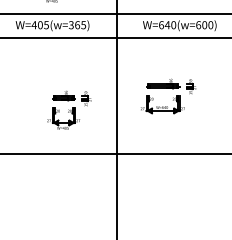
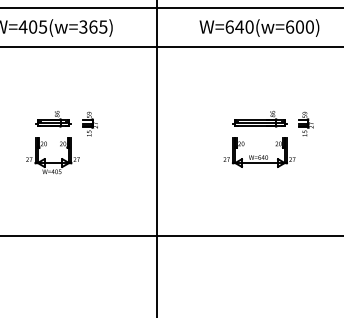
part: (168, 96) -> (268, 139), moved
part: (69, 109) -> (62, 141), moved

